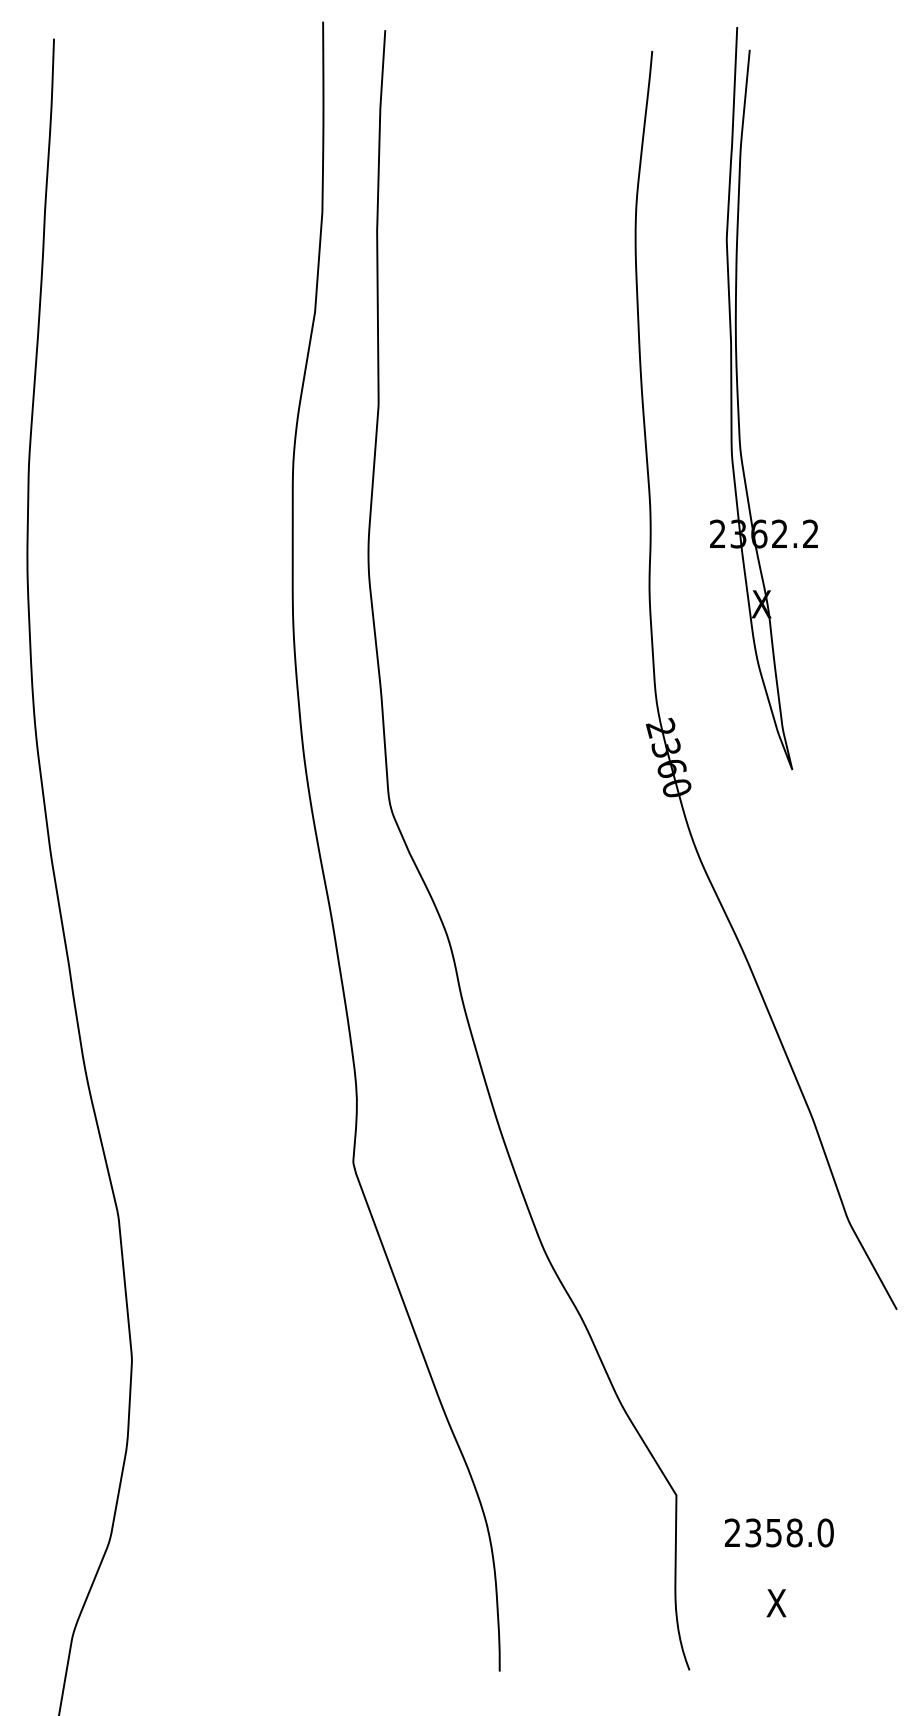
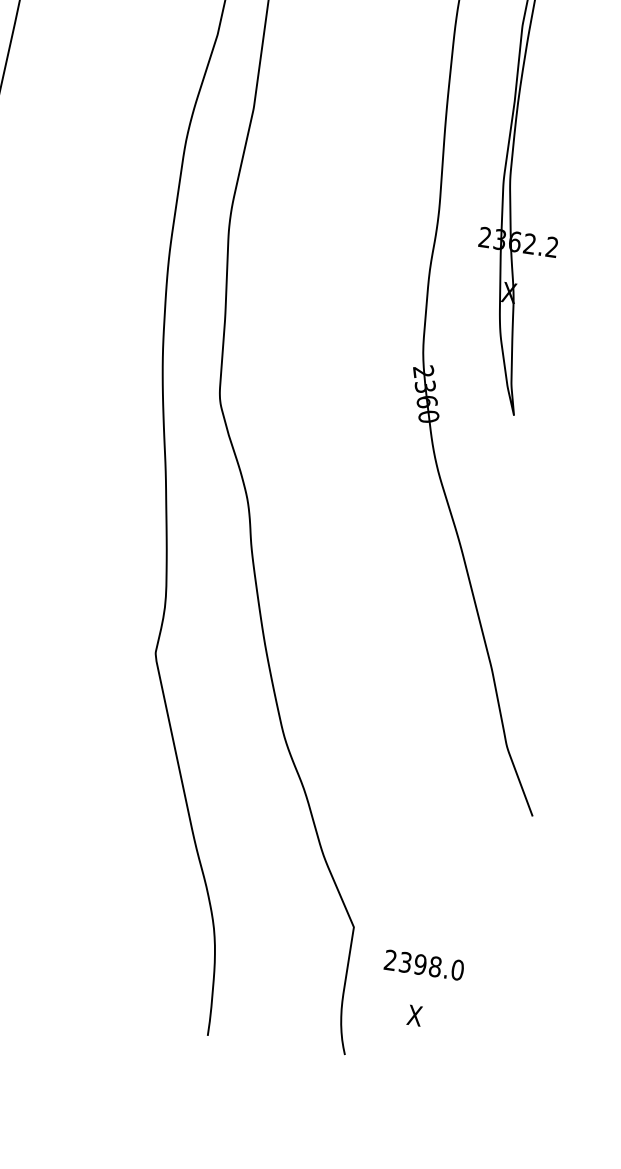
text: (773, 1532) -> (420, 964), 2358.0 -> 2398.0

